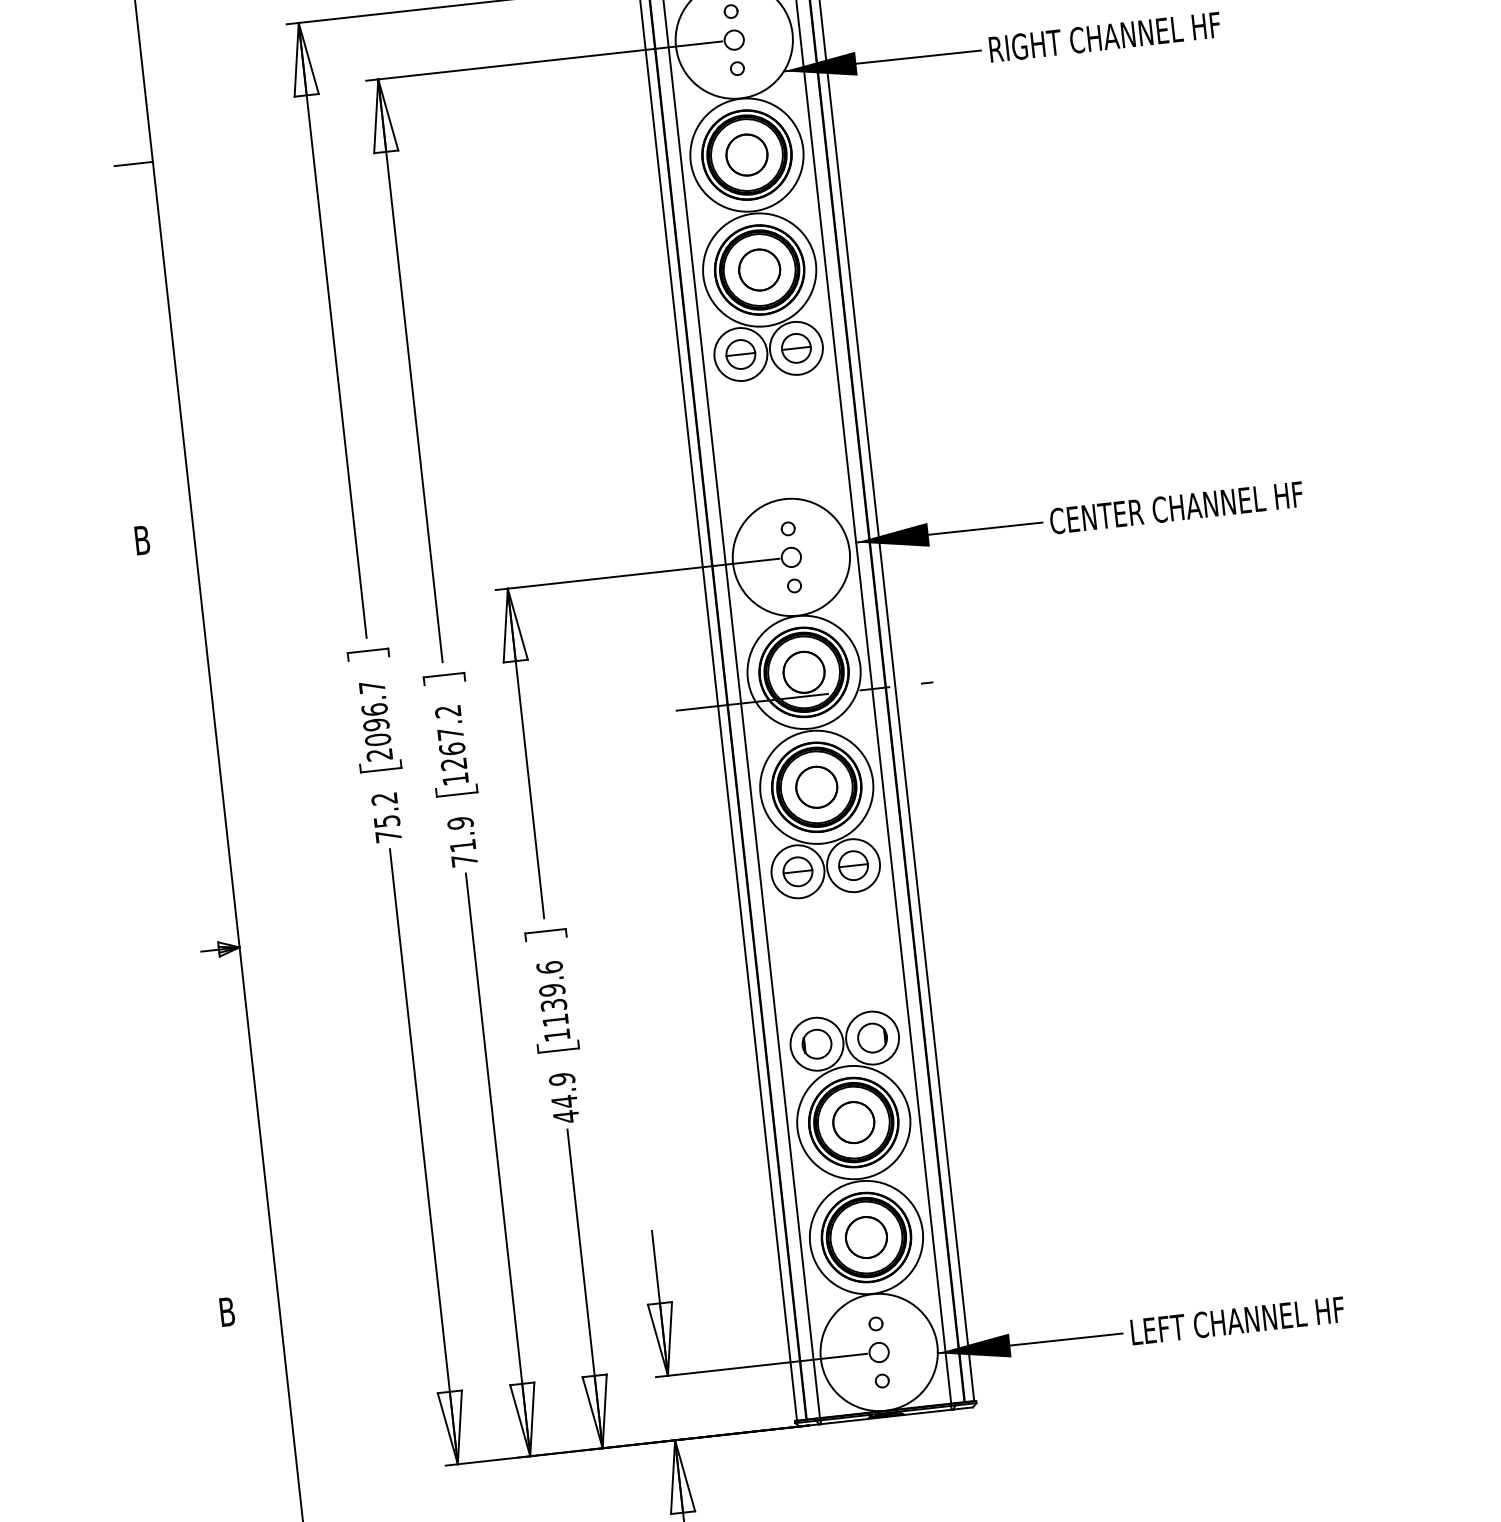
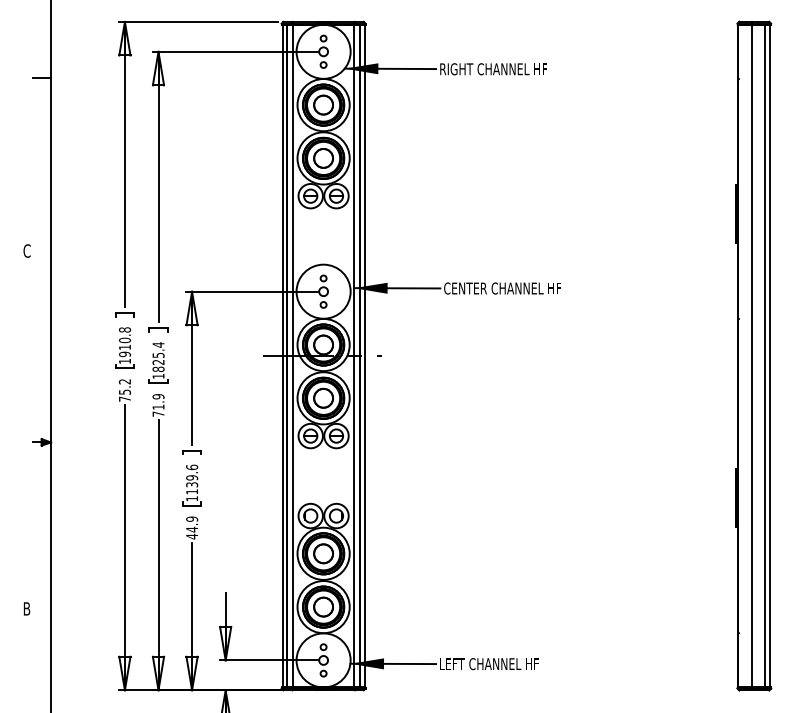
text: (140, 539) -> (26, 250), B -> C
text: (374, 720) -> (124, 345), 2096.7 -> 1910.8
text: (450, 736) -> (158, 356), 1267.2 -> 1825.4

